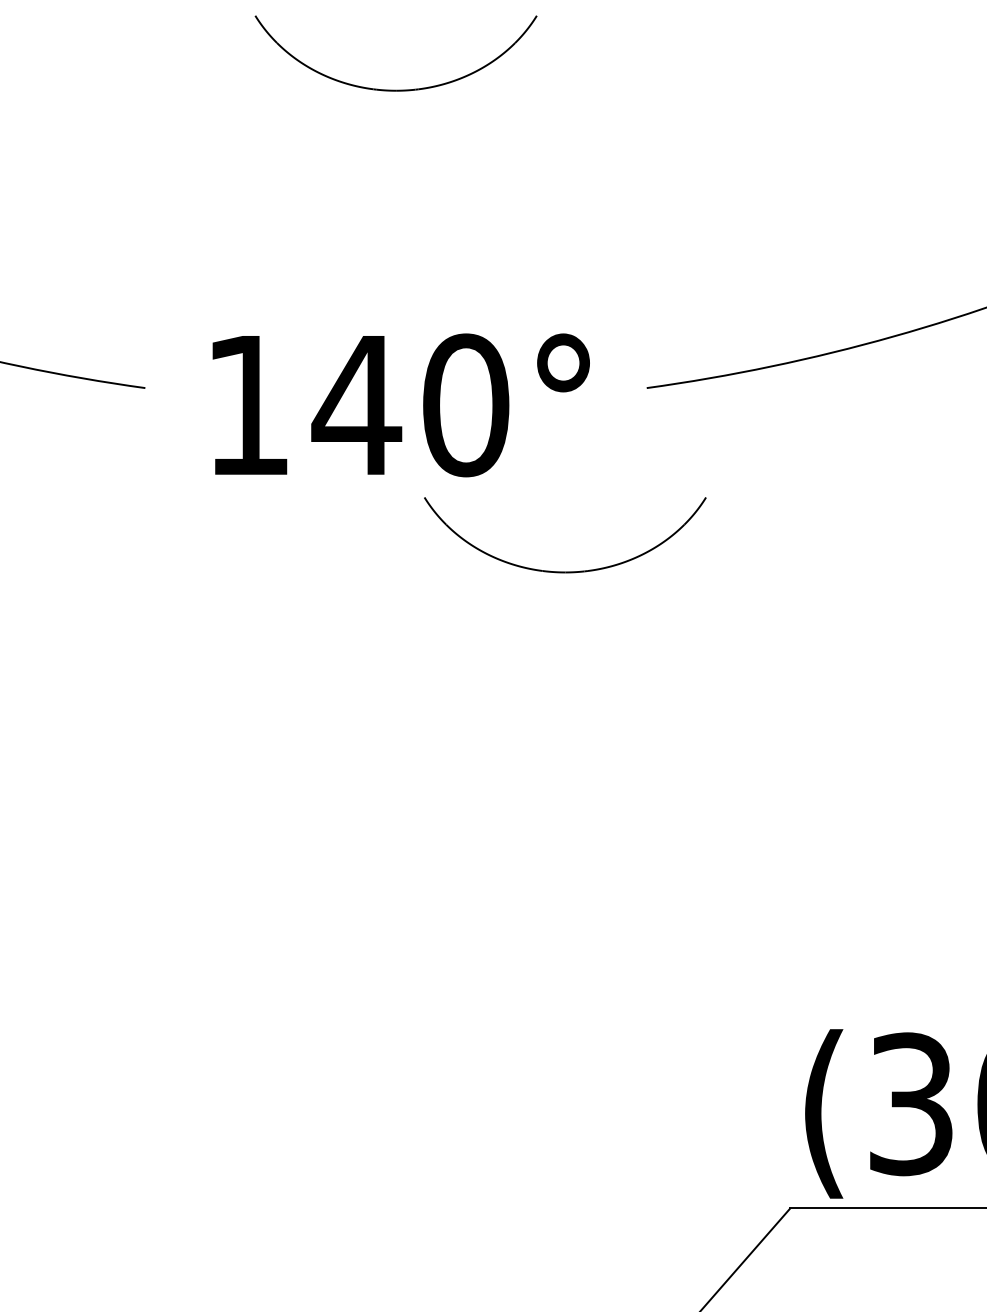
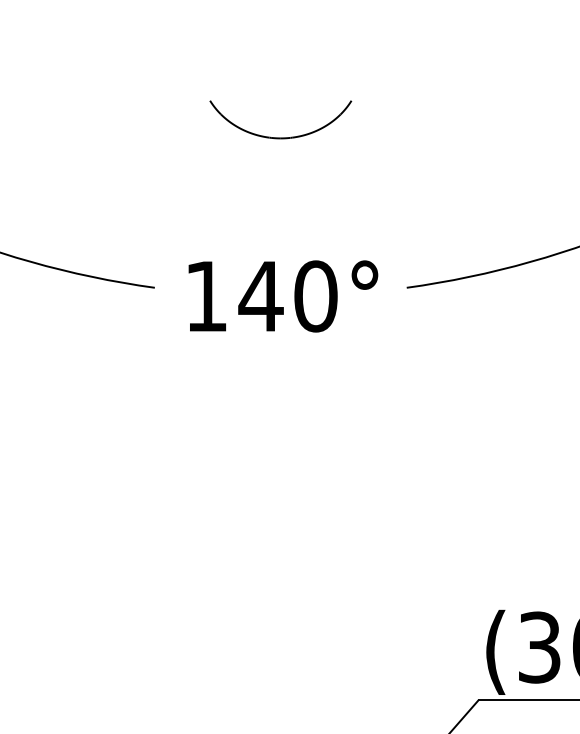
part: (564, 570) -> (365, 379), removed

